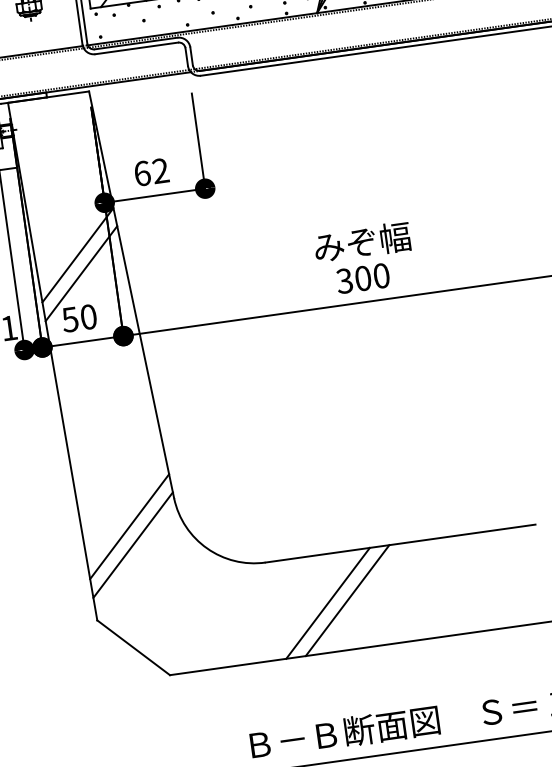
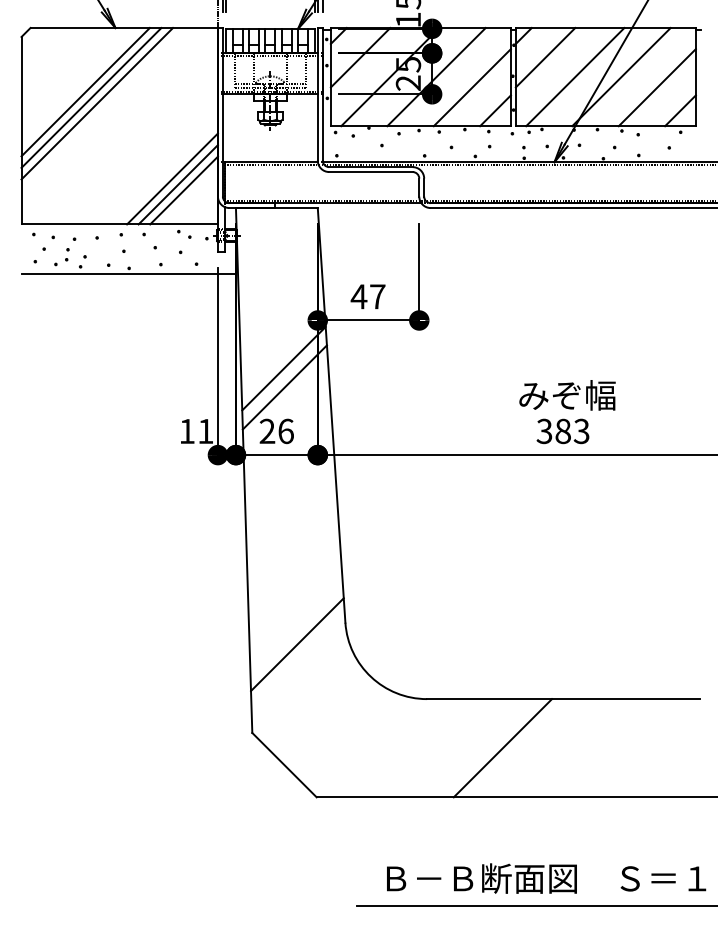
text: (150, 172) -> (367, 296), 62 -> 47
text: (372, 277) -> (572, 431), 300 -> 383
text: (79, 318) -> (276, 431), 50 -> 26
line: (133, 545) -> (298, 663), removed
line: (328, 603) -> (483, 748), removed

